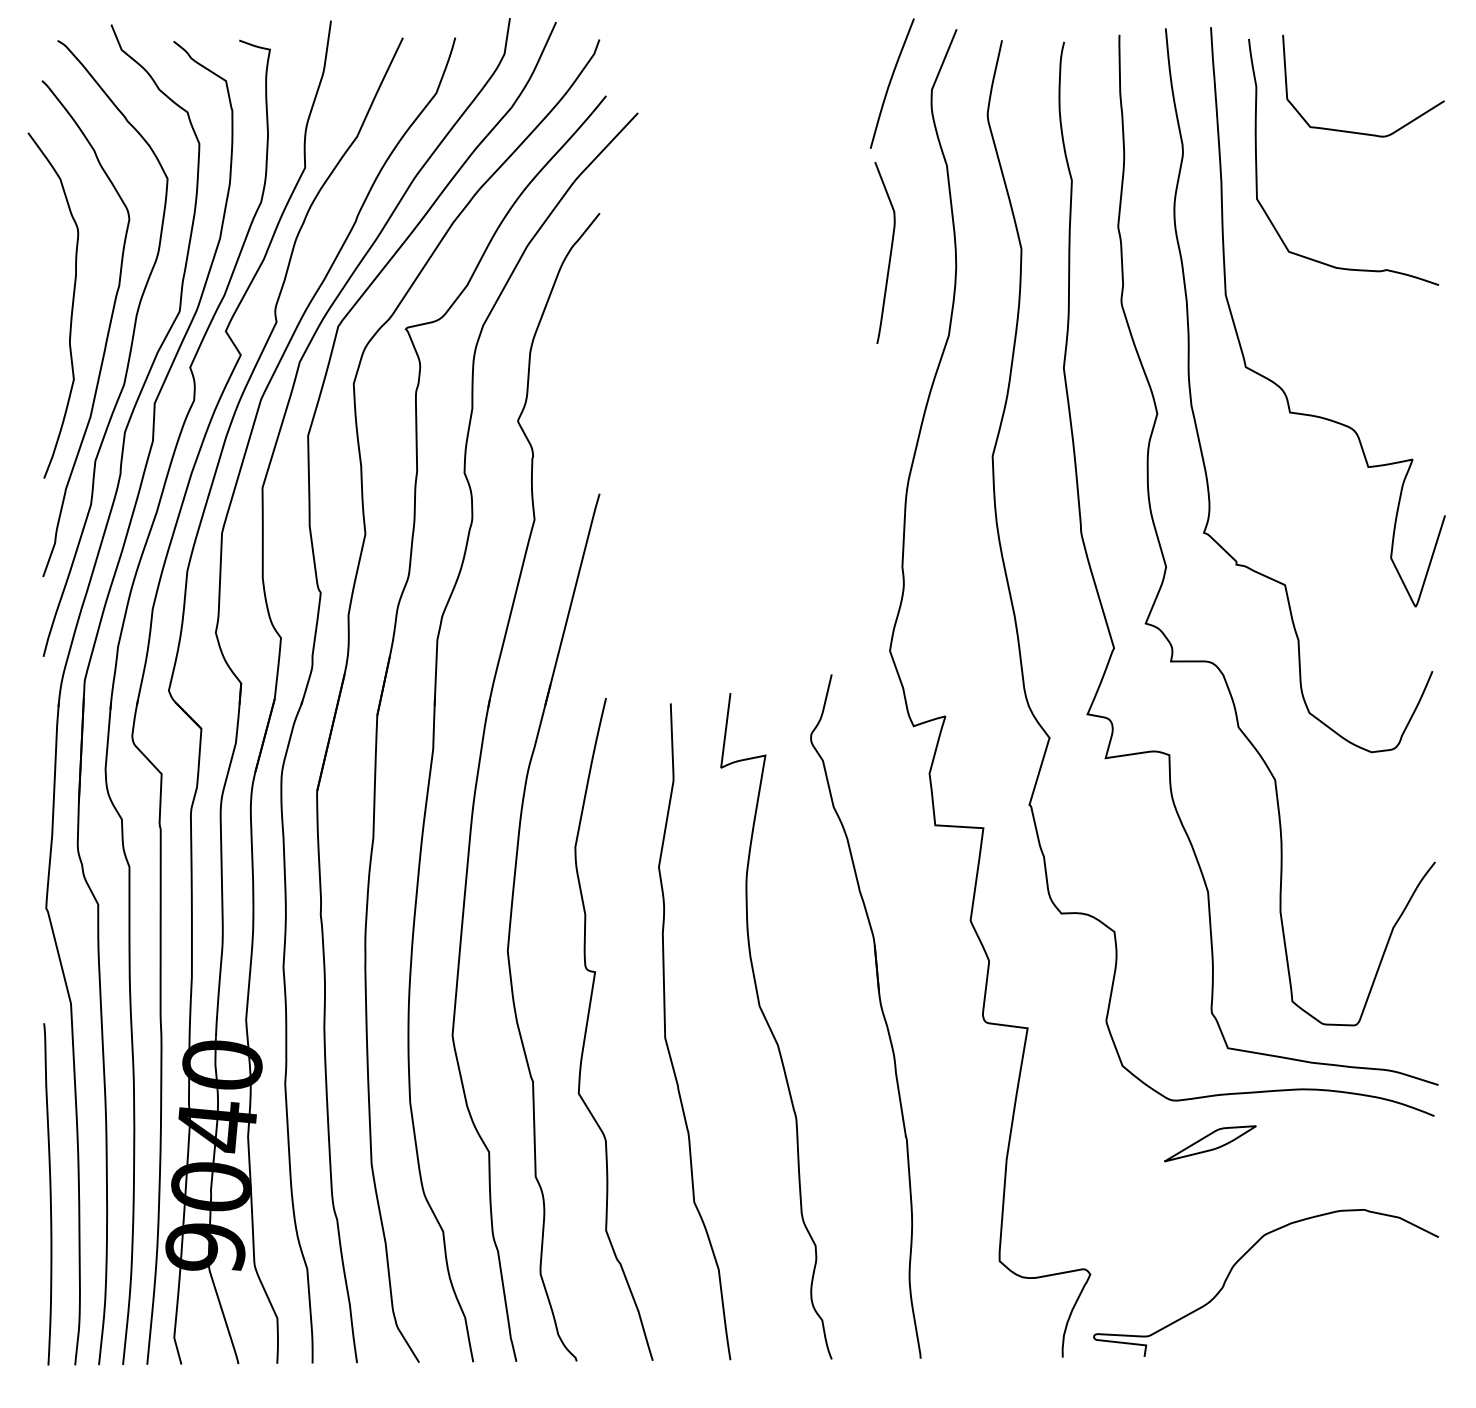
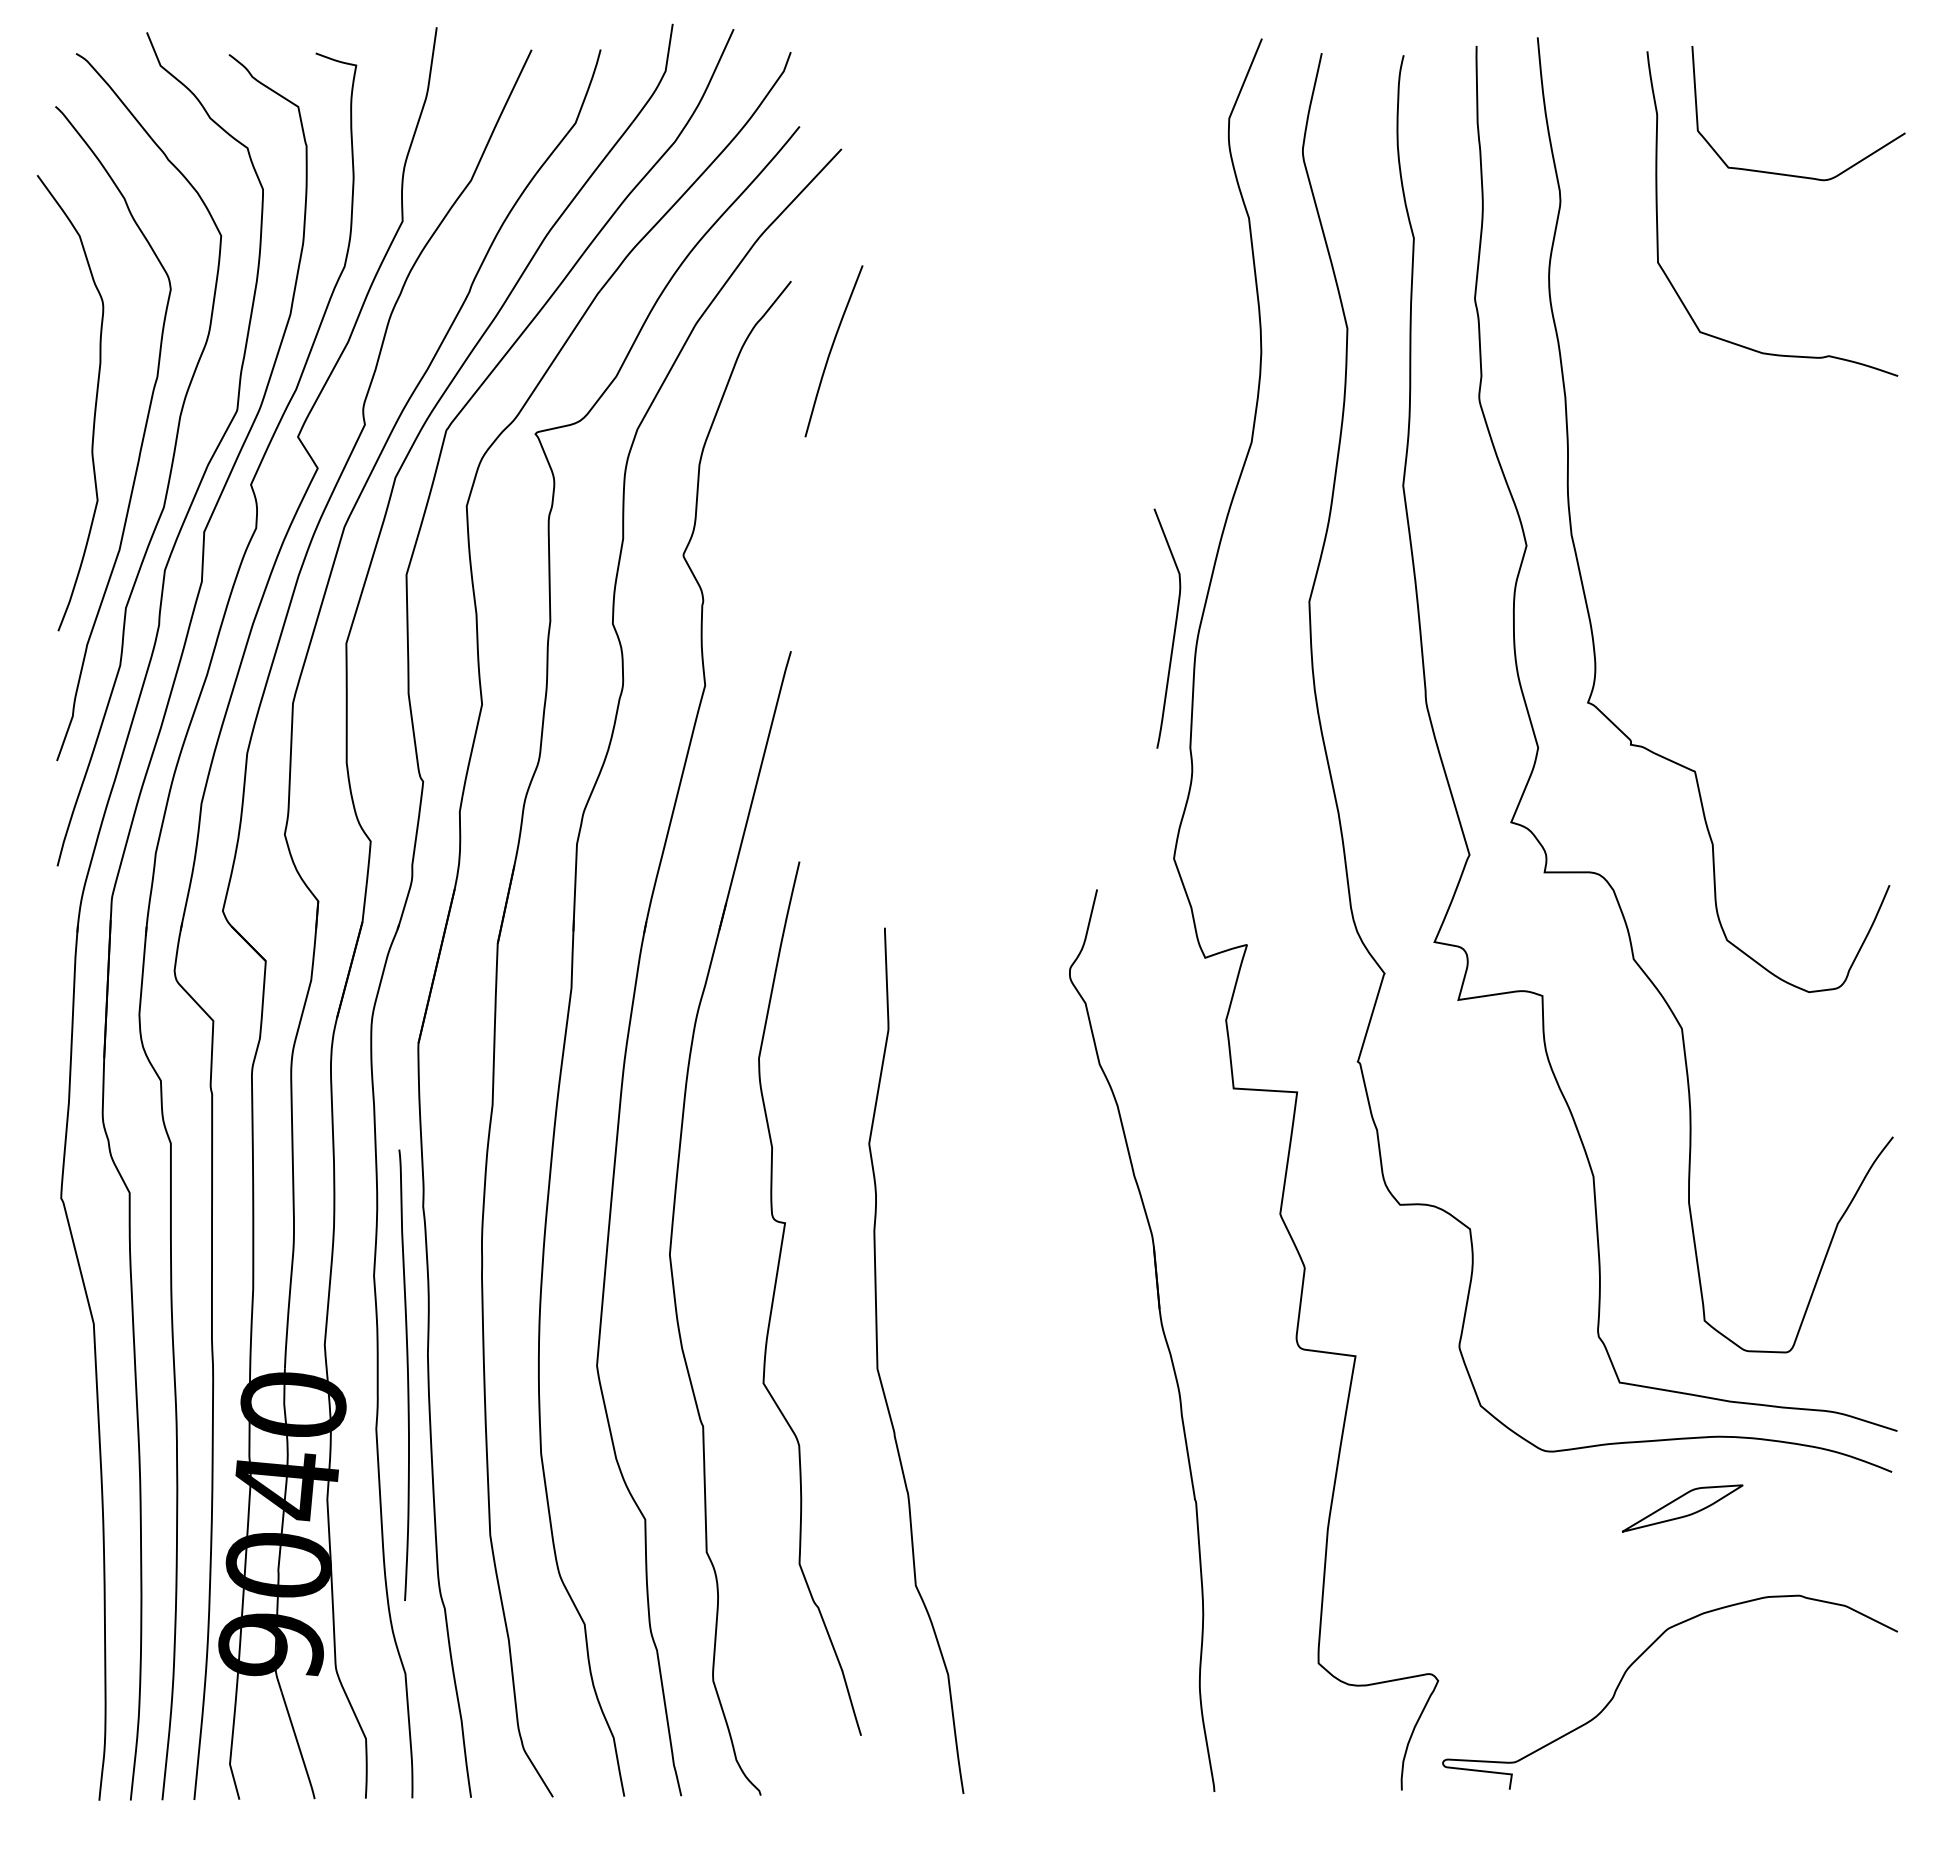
curve: (890, 83) -> (831, 351), moved
curve: (890, 252) -> (1174, 628), moved
curve: (1276, 383) -> (1683, 505), removed
curve: (587, 1024) -> (775, 1292), moved
curve: (771, 1029) -> (1017, 1357), removed
part: (1210, 1143) -> (1682, 1508), moved
curve: (50, 1193) -> (407, 1374), moved

